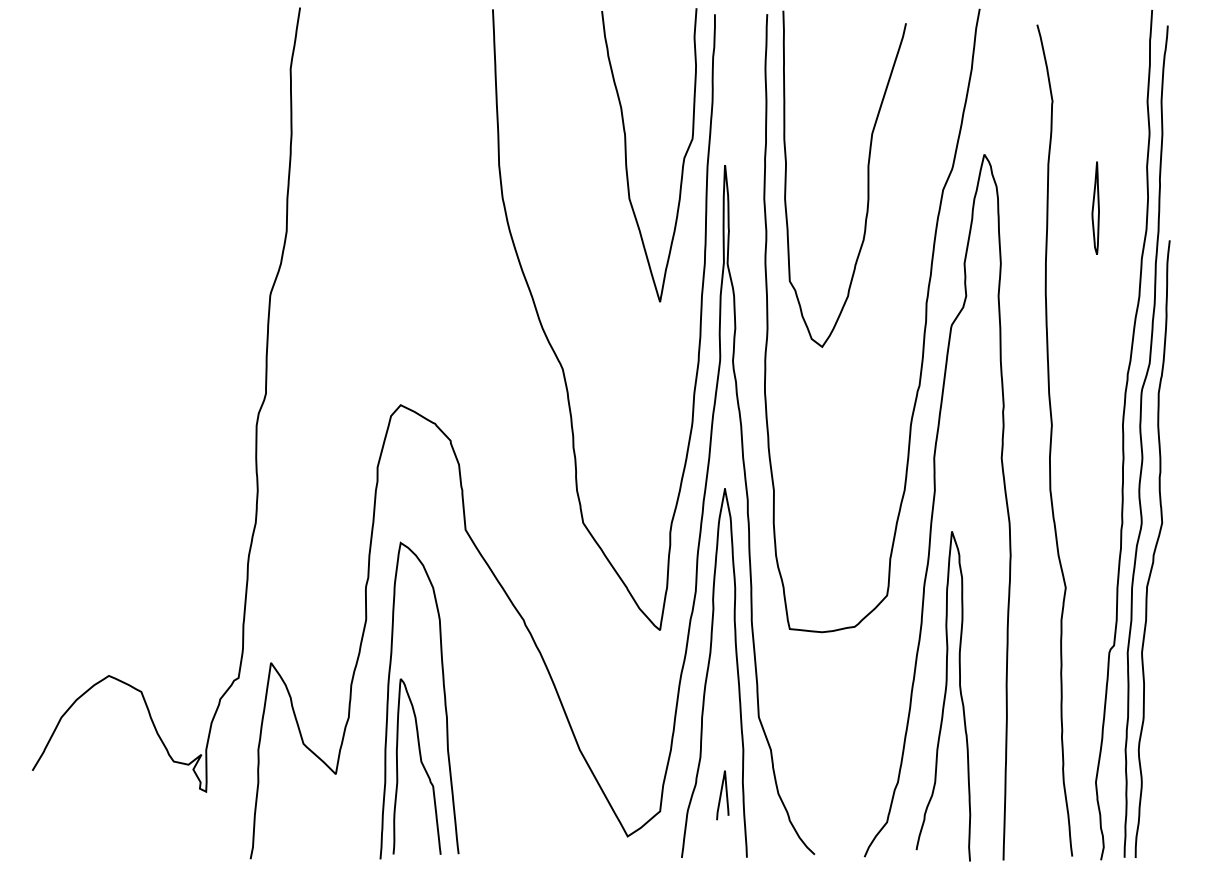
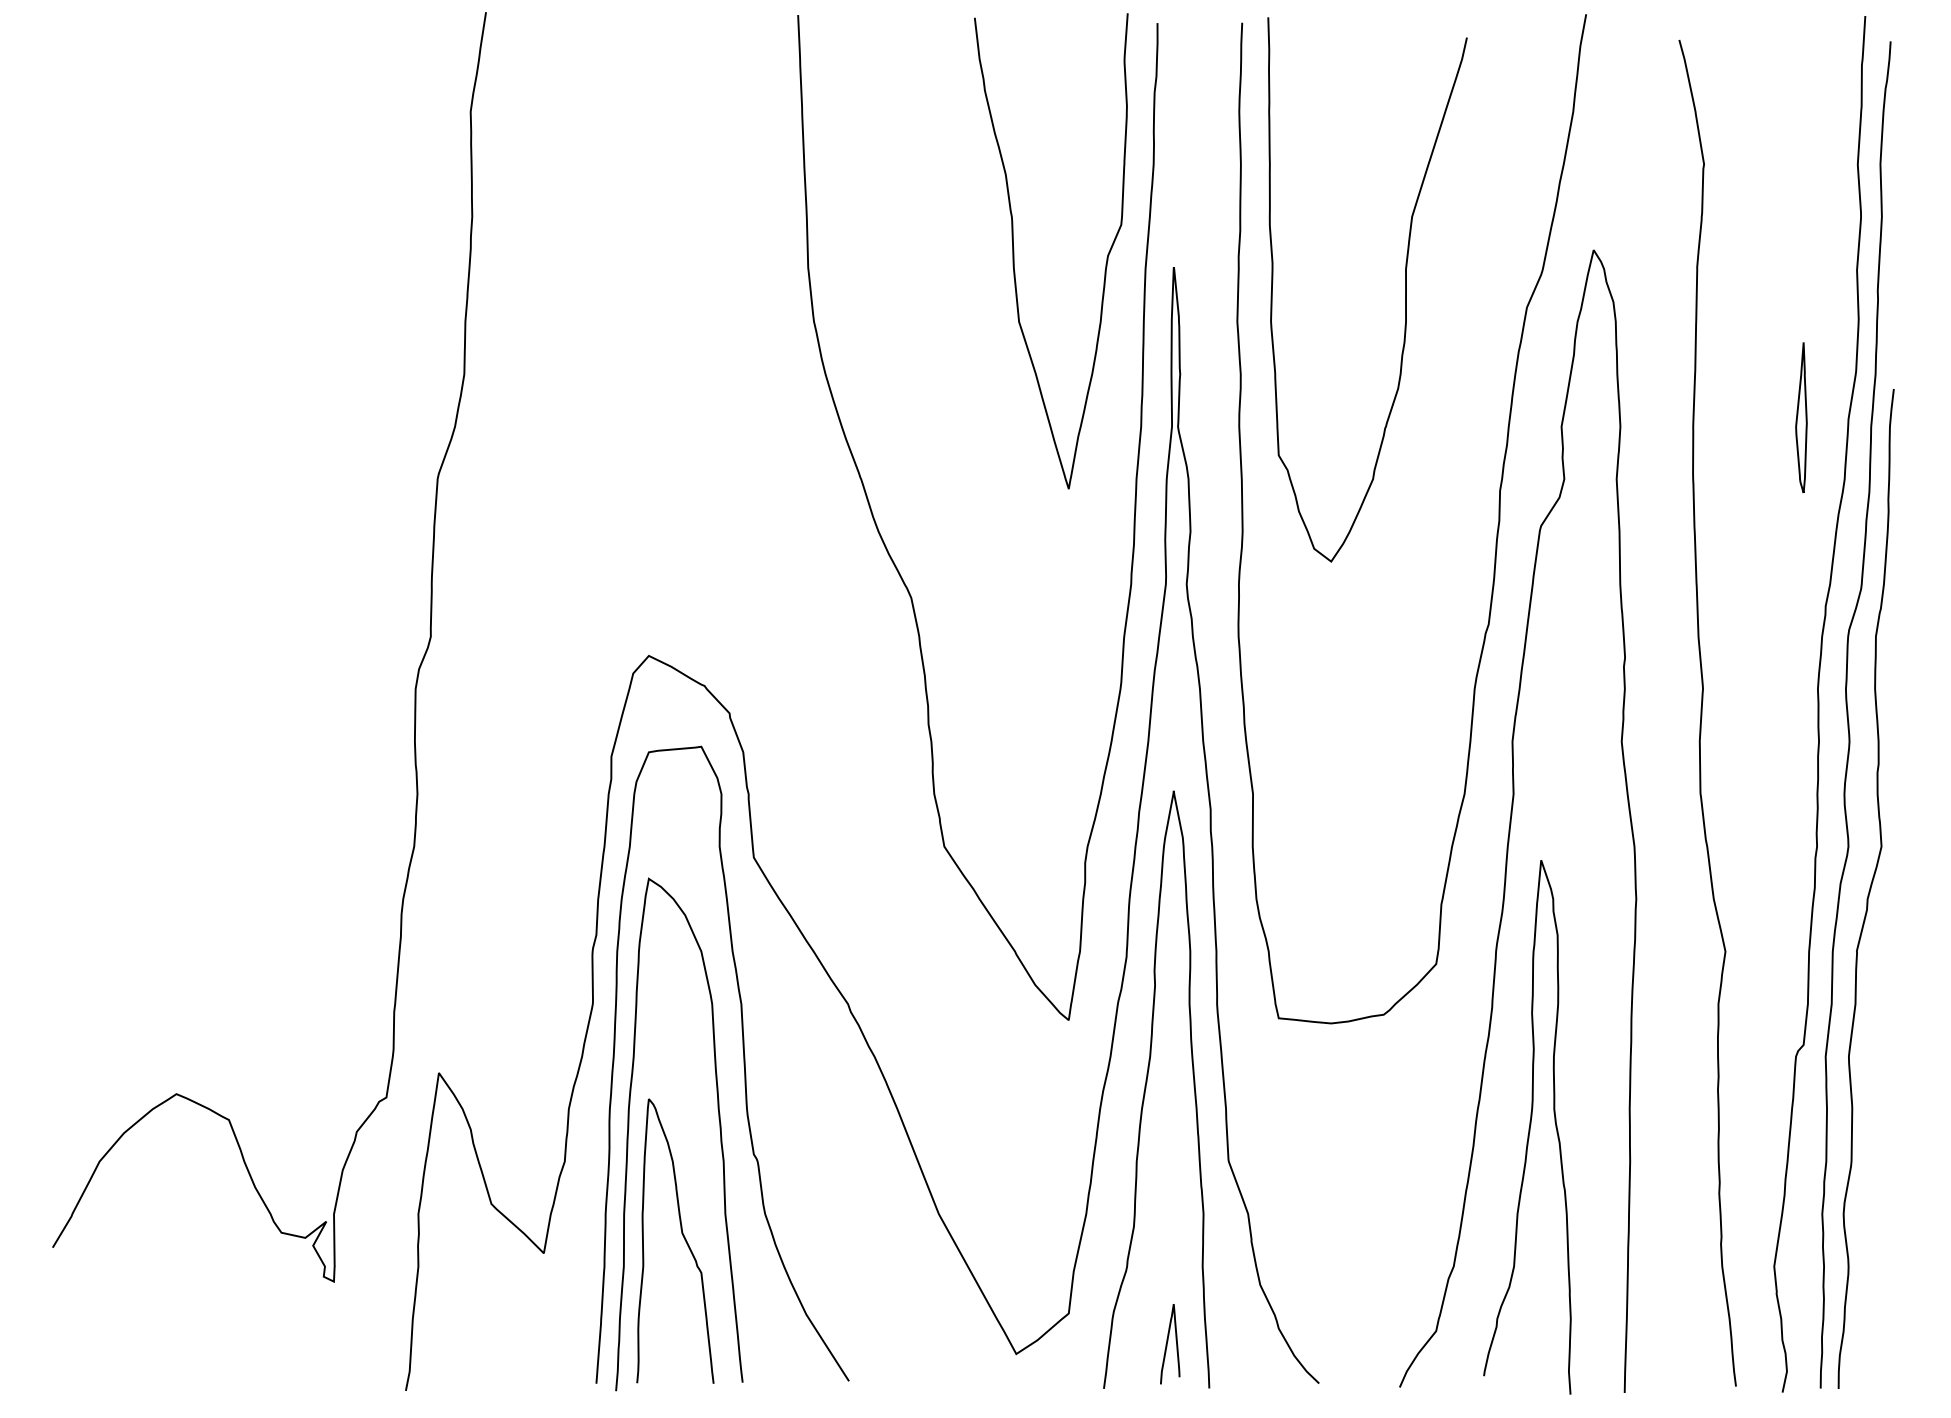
part: (1095, 207) -> (1801, 416), moved
curve: (458, 655) -> (742, 1061), added
curve: (721, 795) -> (1168, 1344), moved

